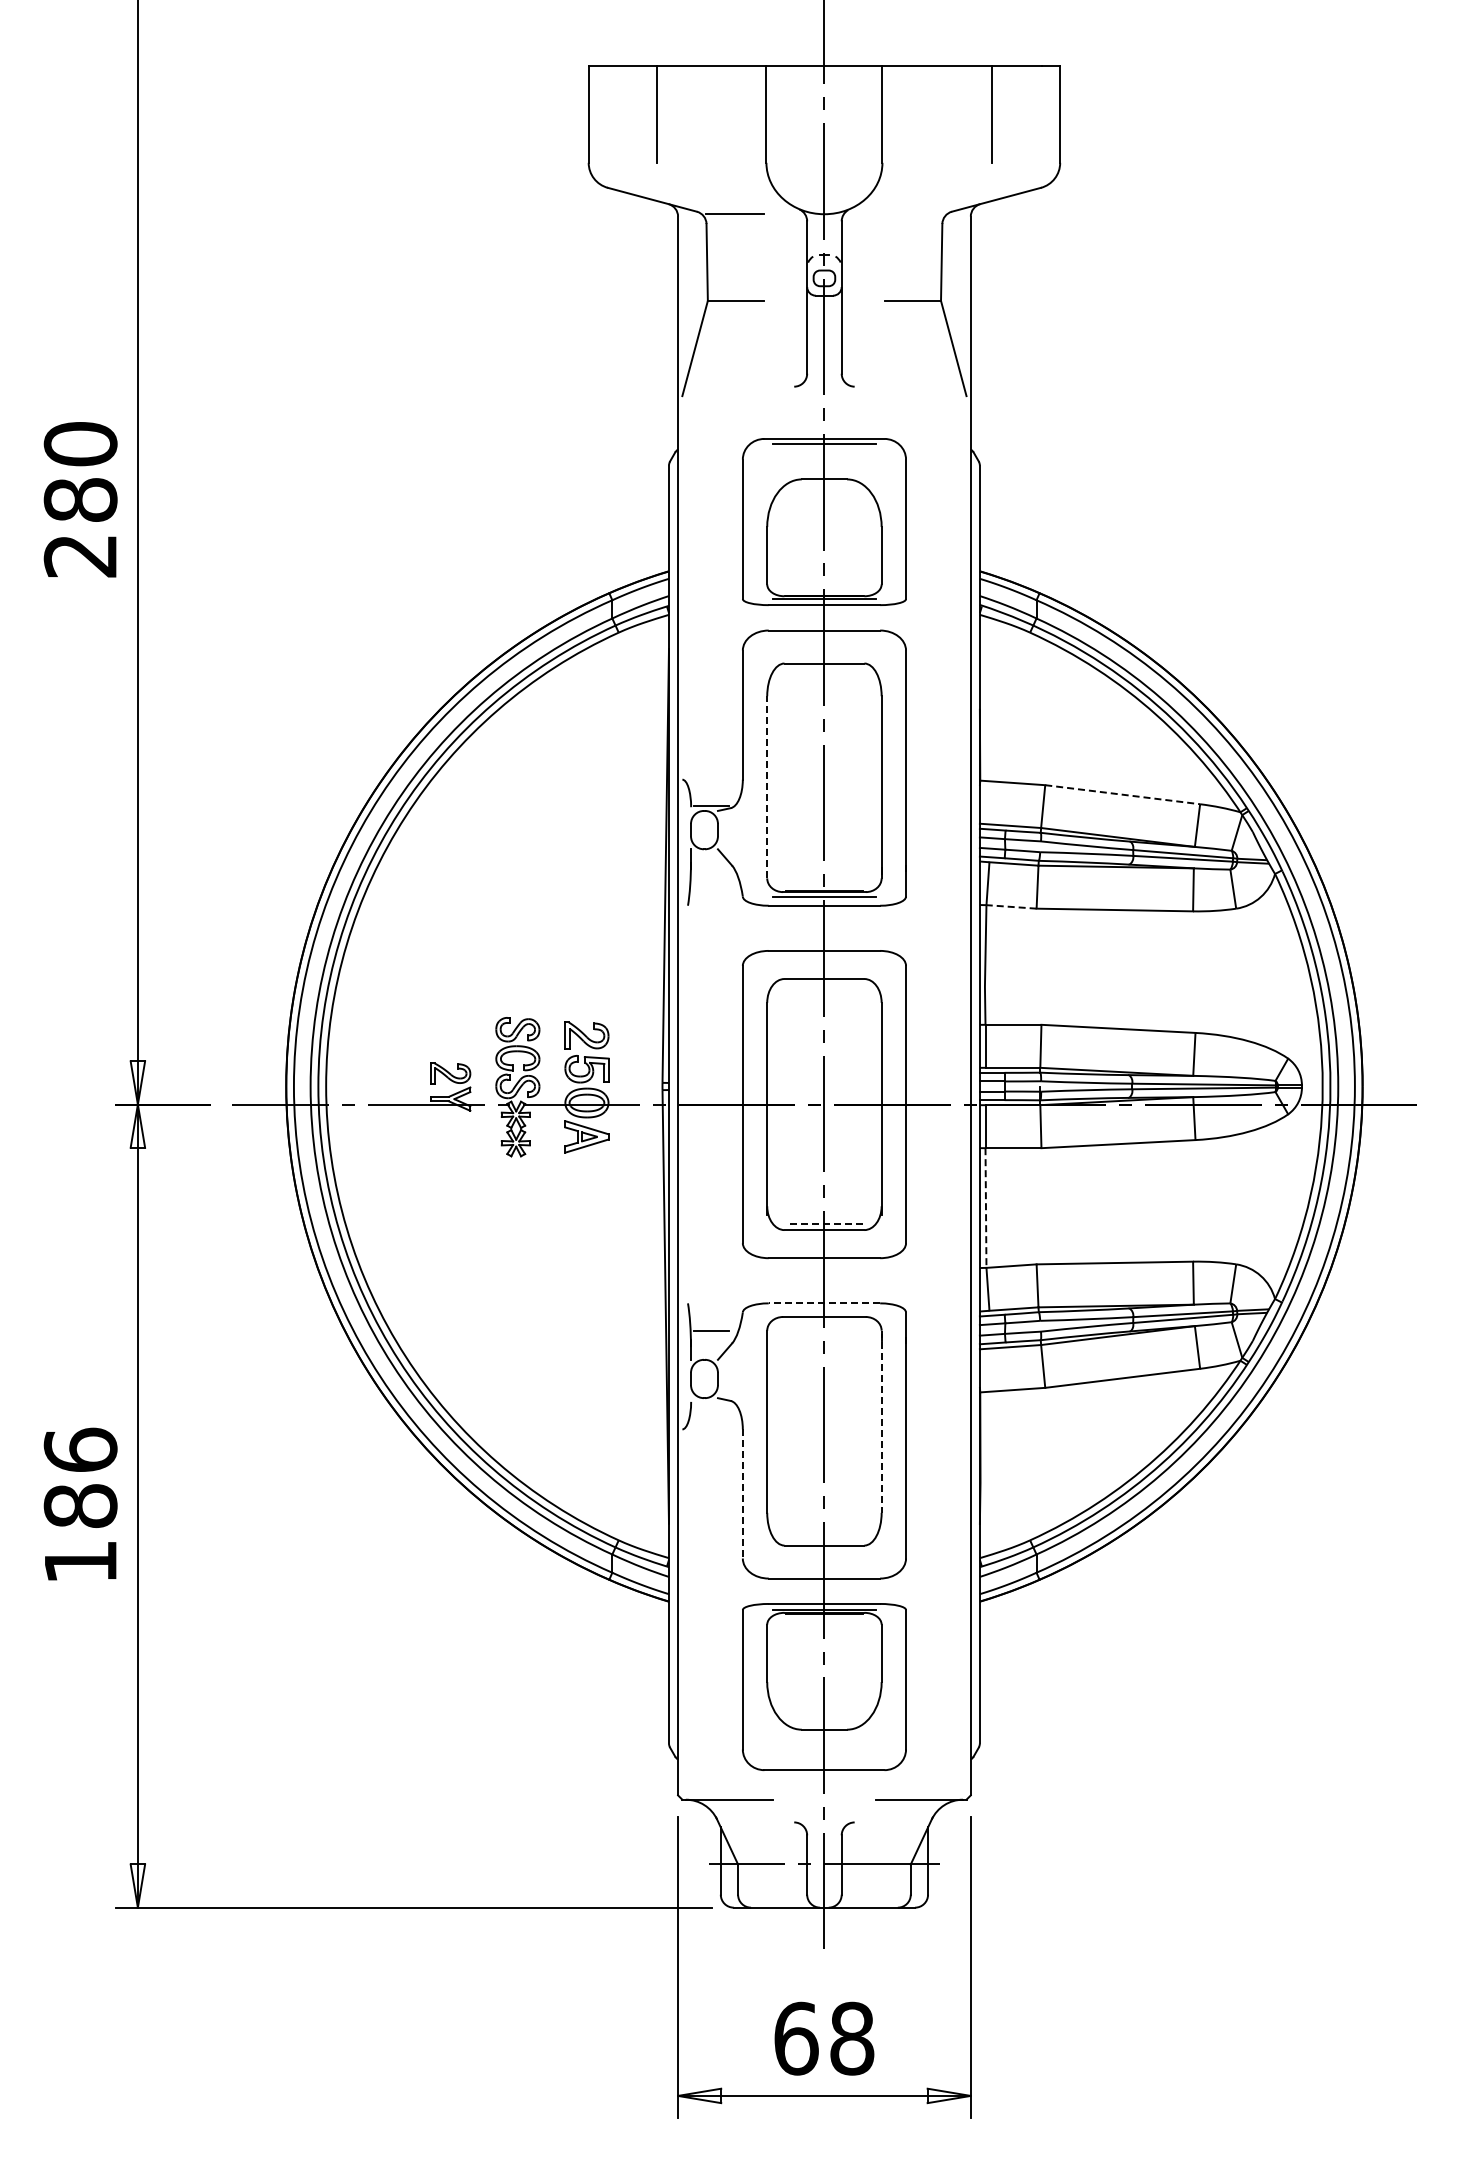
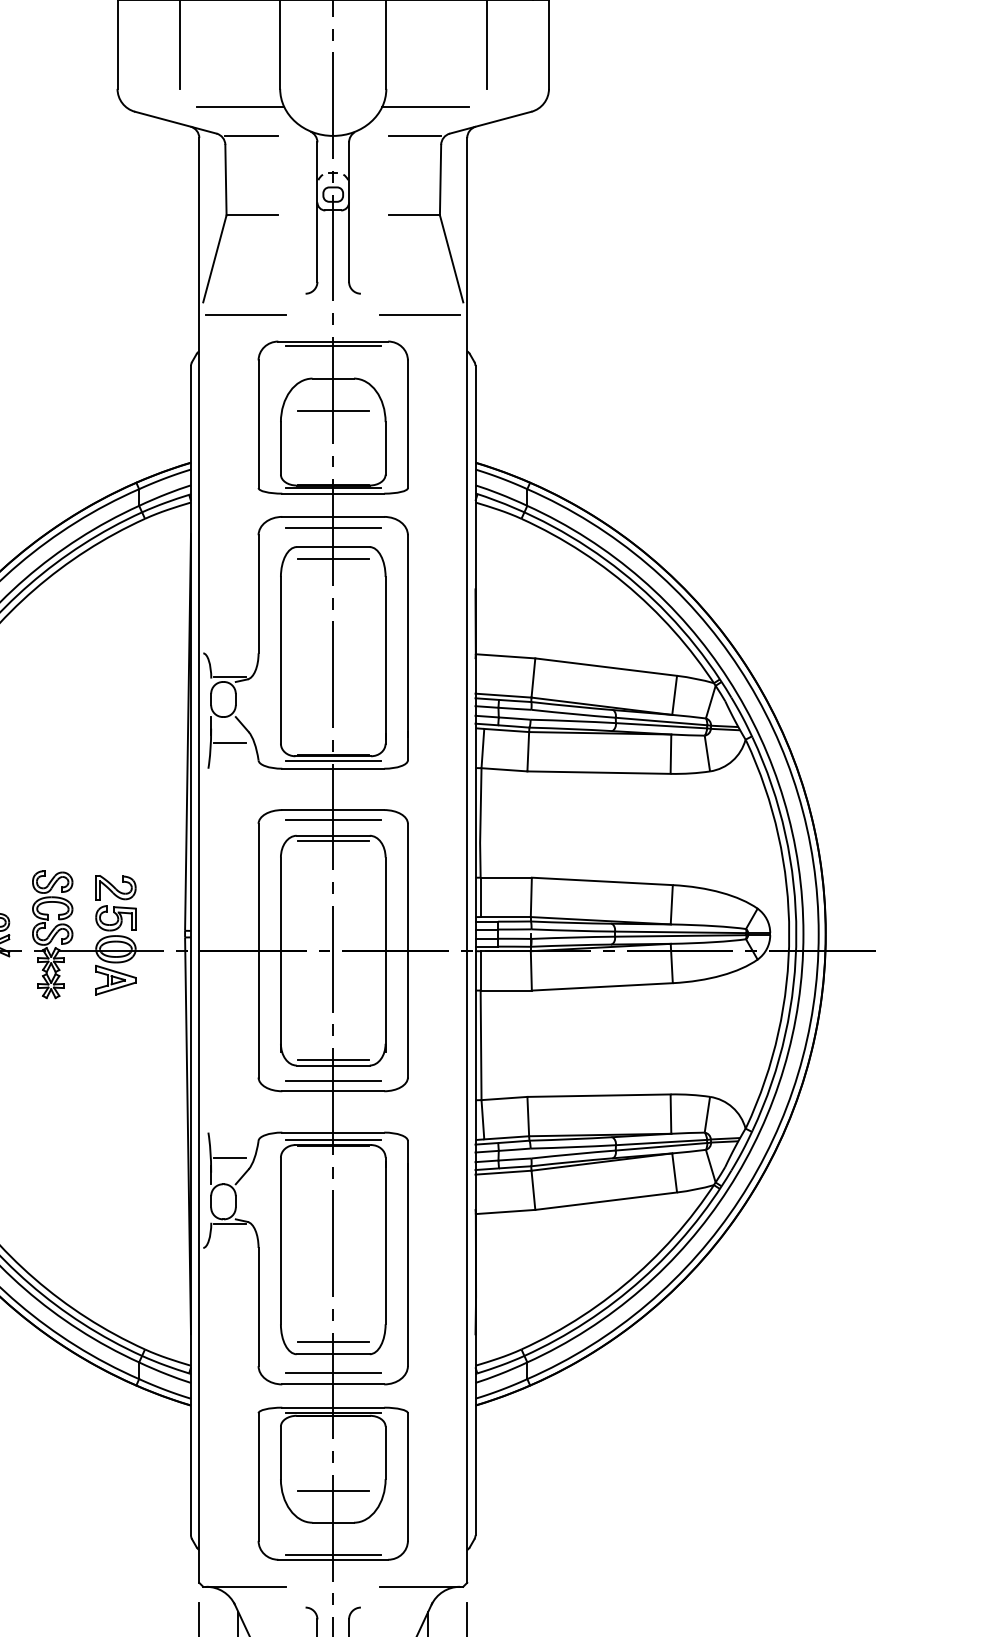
line: (722, 182) -> (239, 106), added
line: (925, 182) -> (425, 106), added
line: (913, 214) -> (414, 136), added
line: (729, 409) -> (246, 314), added
line: (919, 409) -> (420, 314), added
line: (824, 514) -> (333, 410), added
line: (824, 642) -> (333, 527), added
line: (824, 676) -> (333, 558), added
line: (767, 786) -> (281, 659), dashed -> solid
line: (1123, 794) -> (606, 666), dashed -> solid
line: (710, 877) -> (228, 742), added
line: (1011, 906) -> (504, 769), dashed -> solid
line: (824, 962) -> (333, 820), added
line: (824, 985) -> (333, 841), added
line: (985, 1208) -> (480, 1045), dashed -> solid
line: (824, 1223) -> (333, 1059), dashed -> solid
line: (824, 1247) -> (333, 1081), added
line: (824, 1303) -> (333, 1132), dashed -> solid
line: (824, 1311) -> (333, 1140), added
line: (824, 1318) -> (333, 1146), added
line: (710, 1403) -> (228, 1224), added
line: (881, 1422) -> (385, 1241), dashed -> solid
line: (742, 1493) -> (258, 1306), dashed -> solid
line: (824, 1532) -> (333, 1342), added
line: (824, 1566) -> (333, 1373), added
line: (824, 1694) -> (333, 1490), added
line: (824, 1765) -> (333, 1555), added

